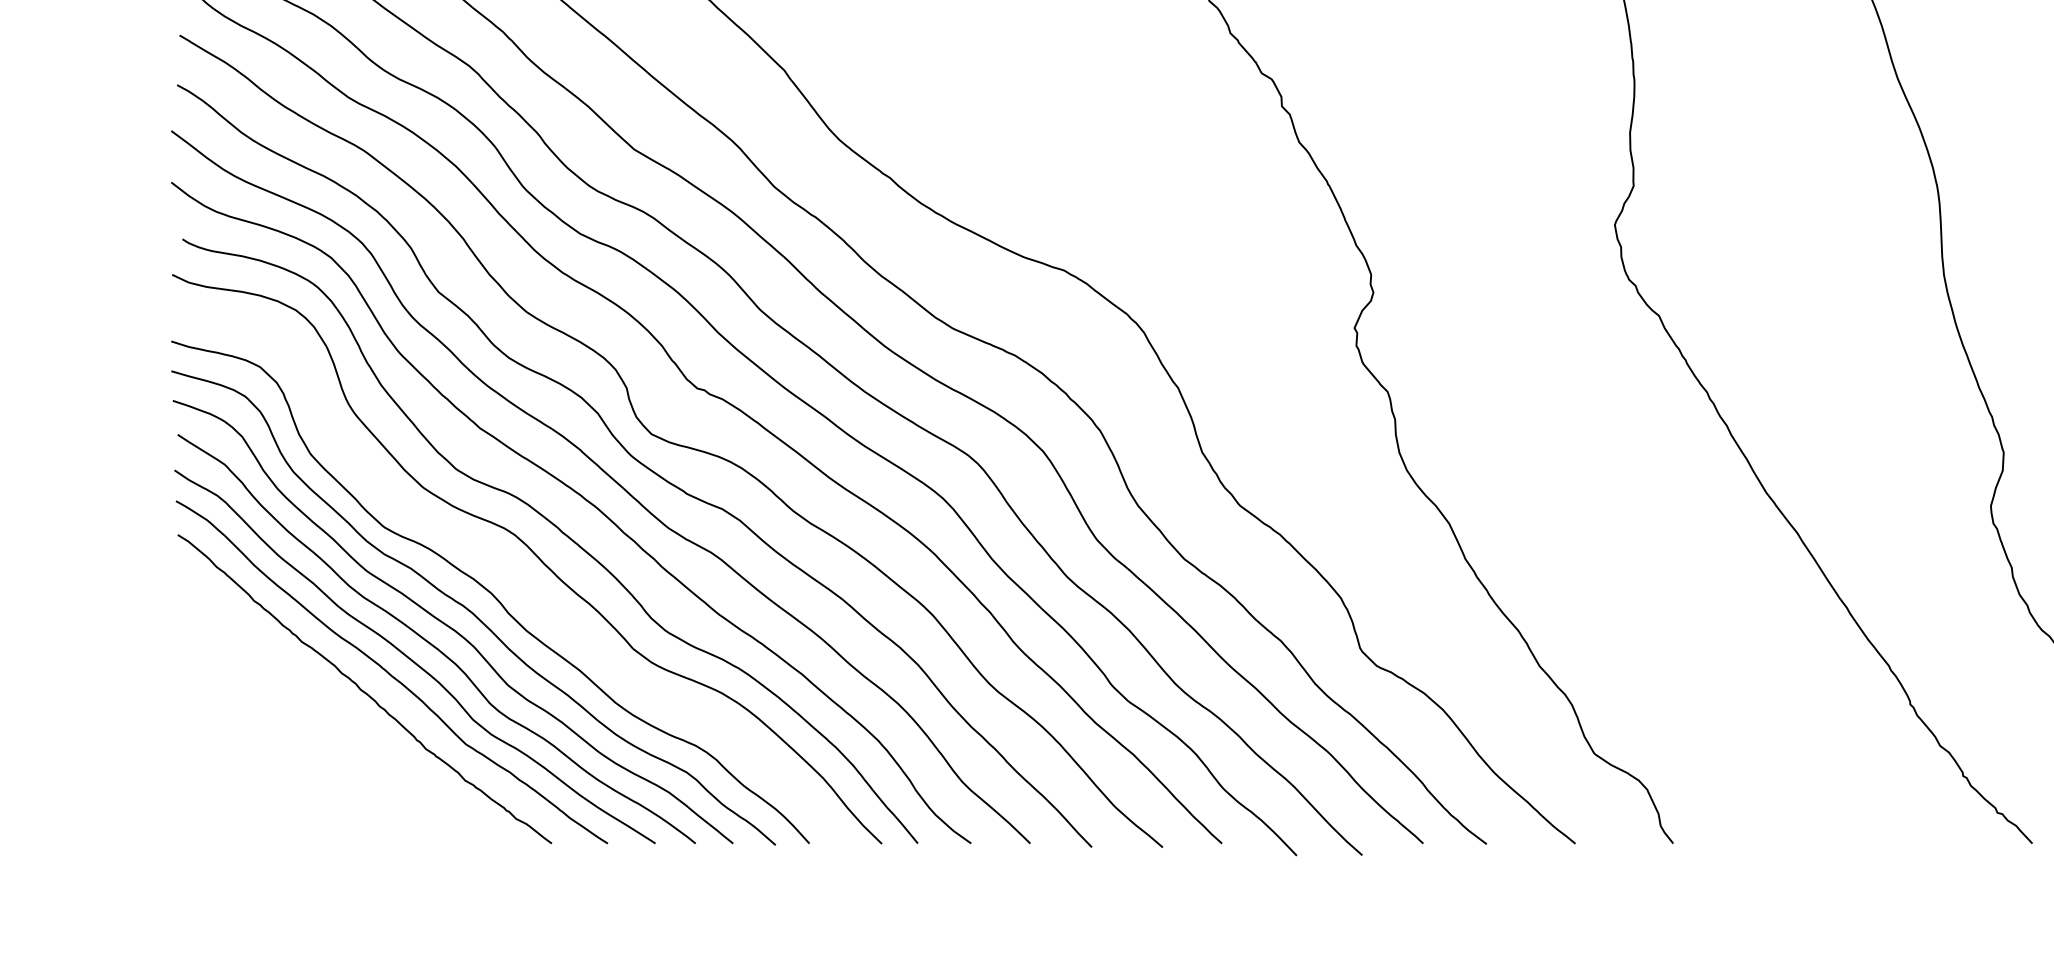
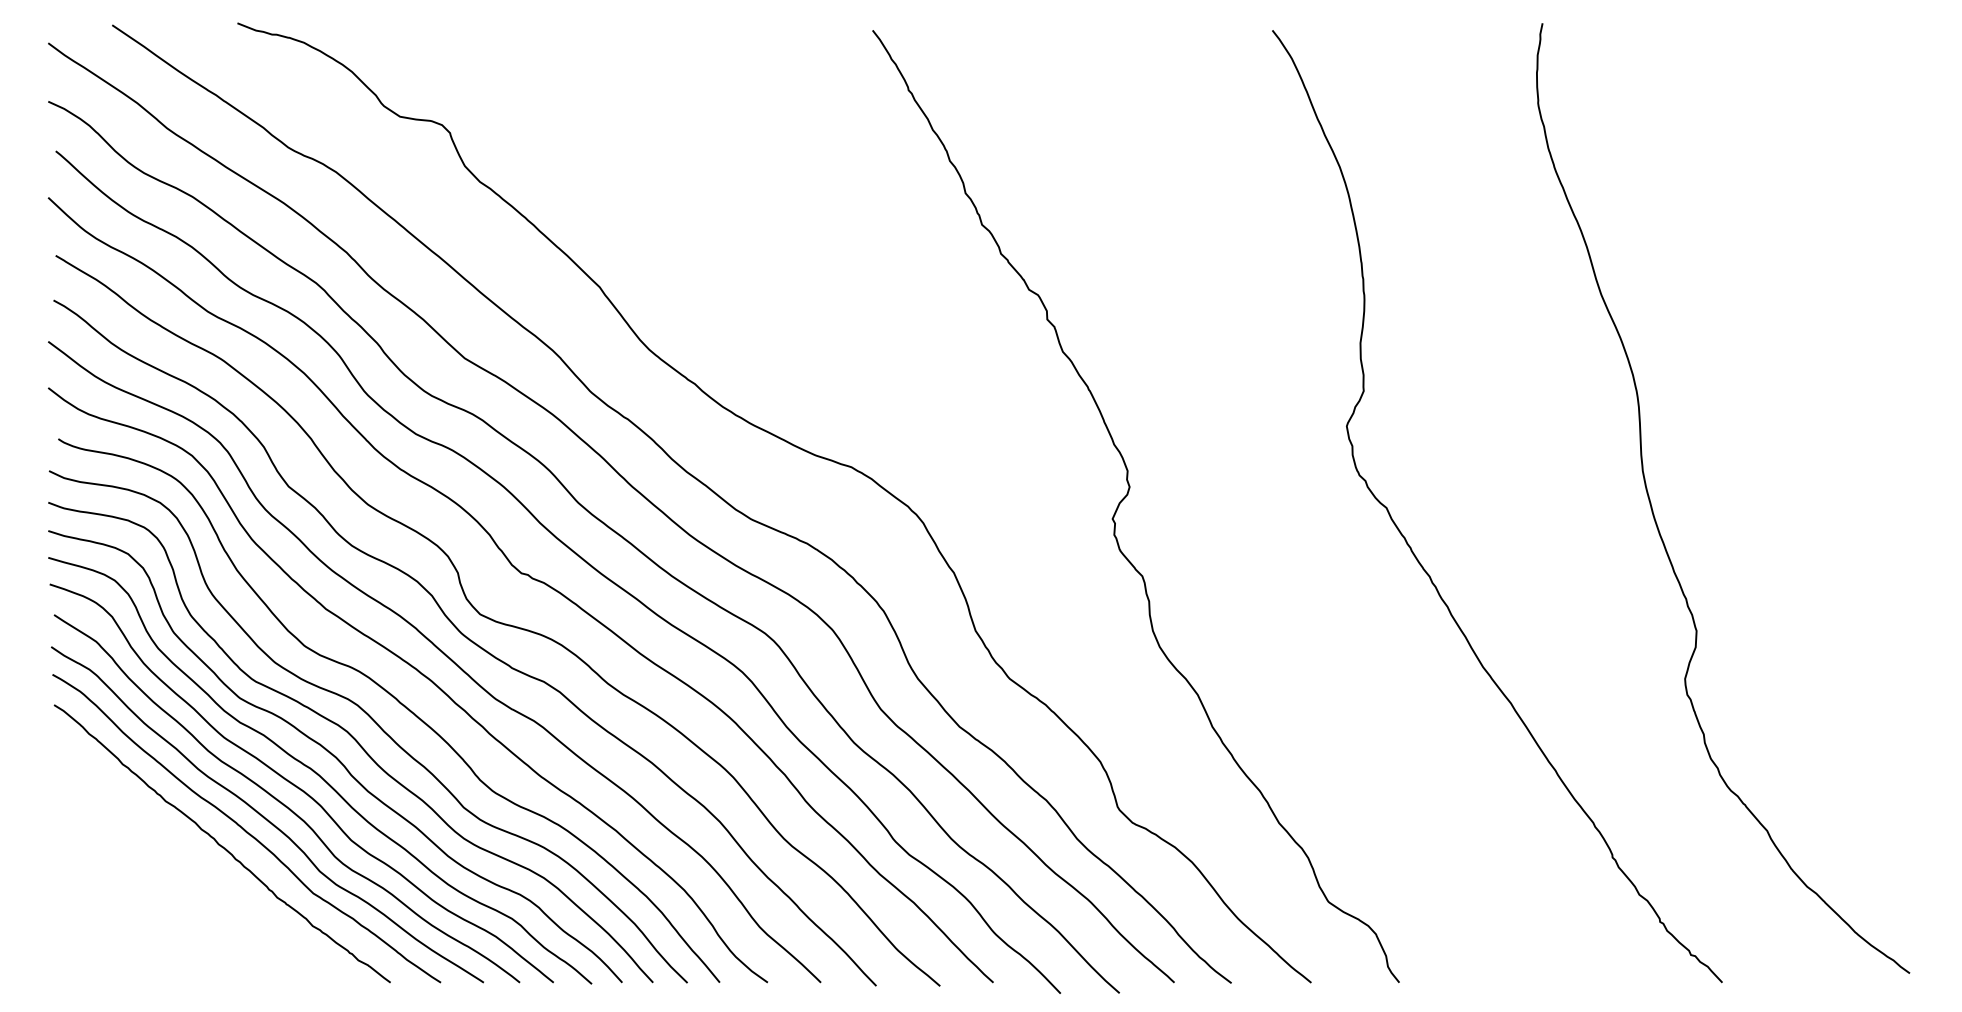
curve: (510, 573) -> (353, 739), added

